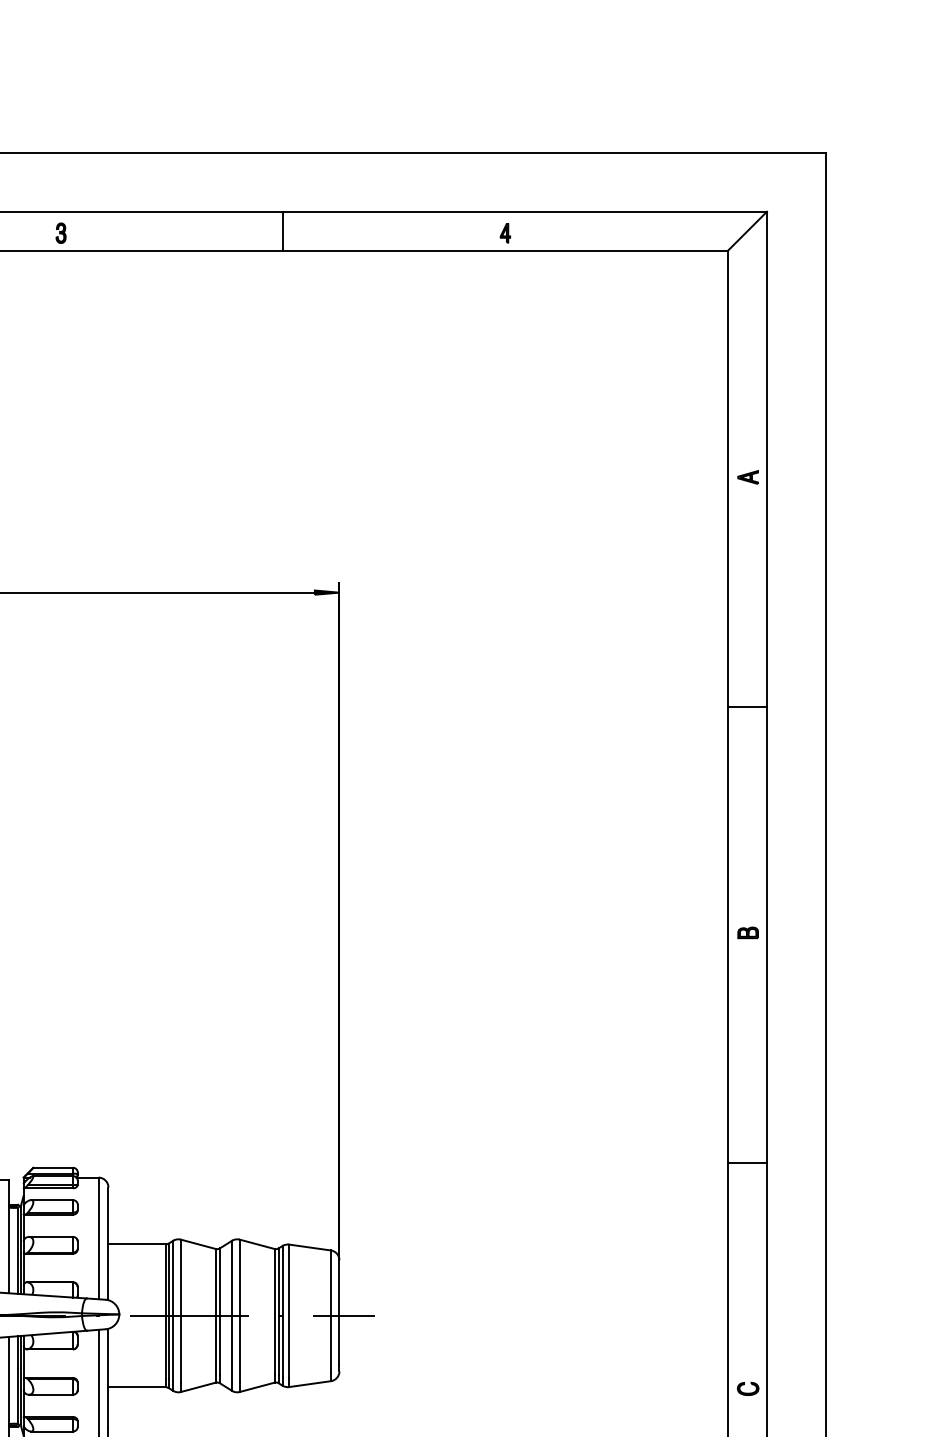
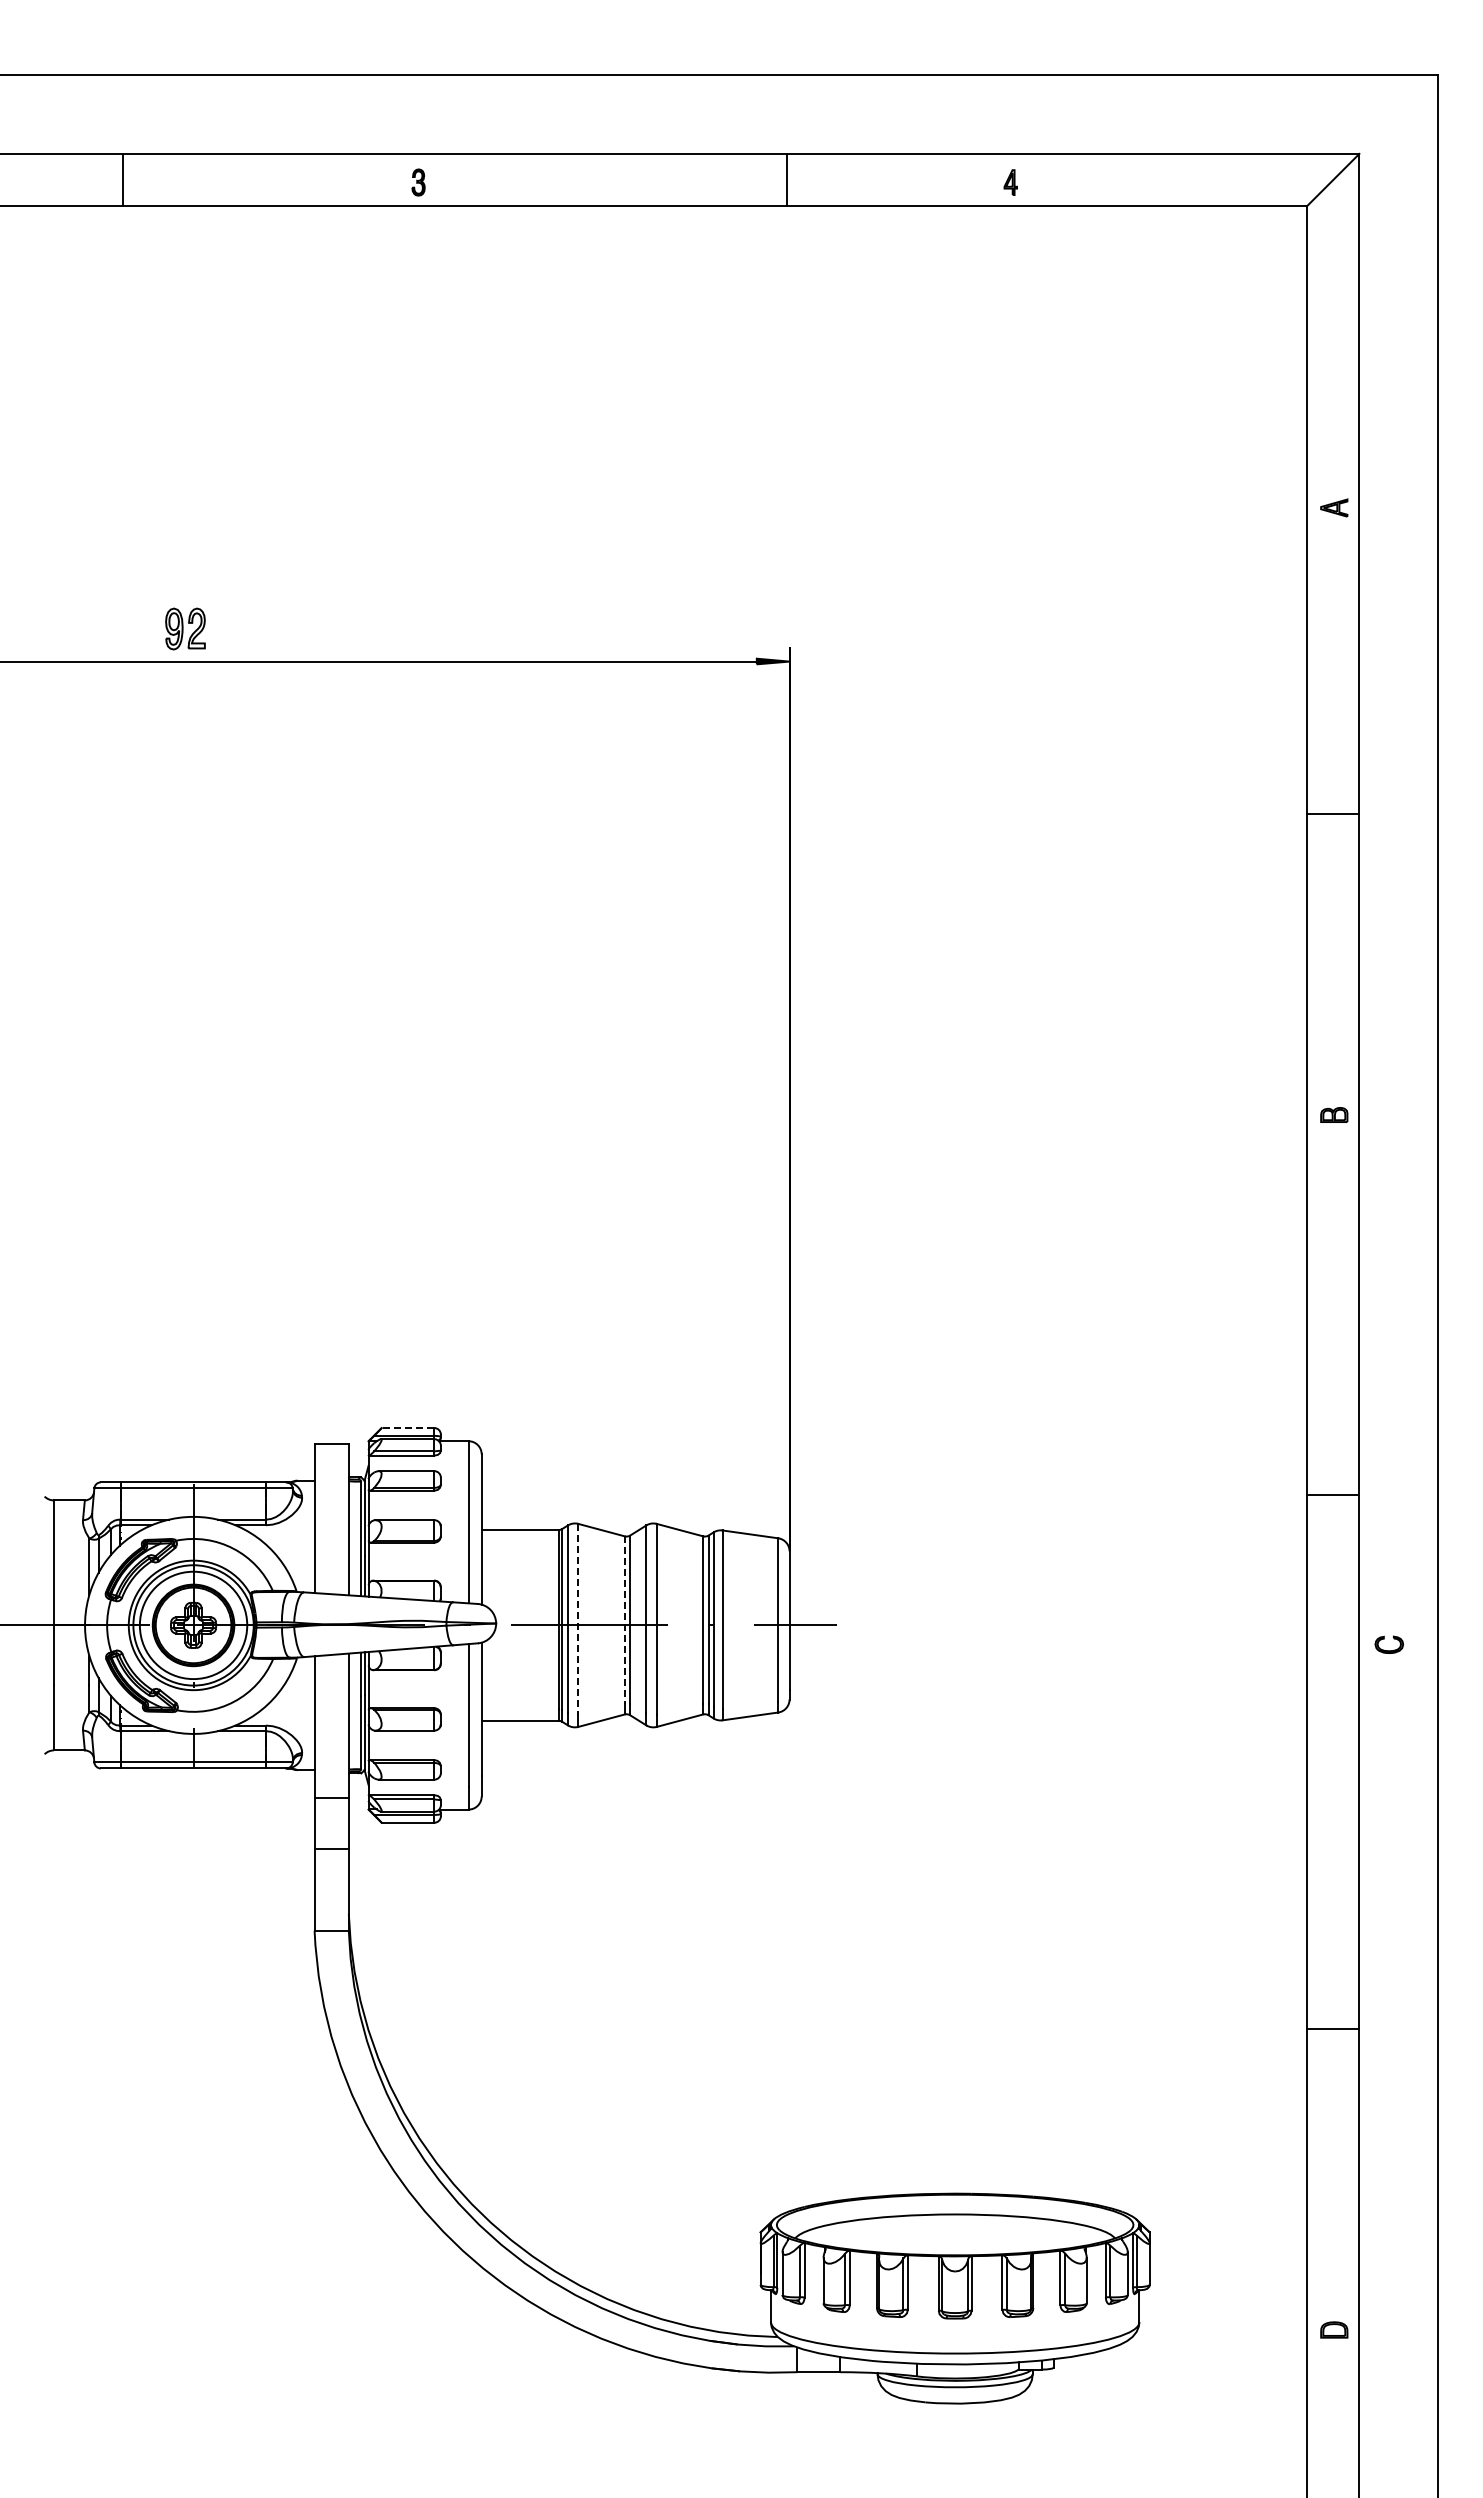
line: (283, 230) -> (786, 179), moved
line: (746, 1162) -> (1332, 1495), moved
line: (52, 1168) -> (407, 1428), solid -> dashed
line: (181, 1311) -> (578, 1619), solid -> dashed
line: (215, 1311) -> (624, 1619), solid -> dashed
part: (748, 1388) -> (1389, 1644), moved

